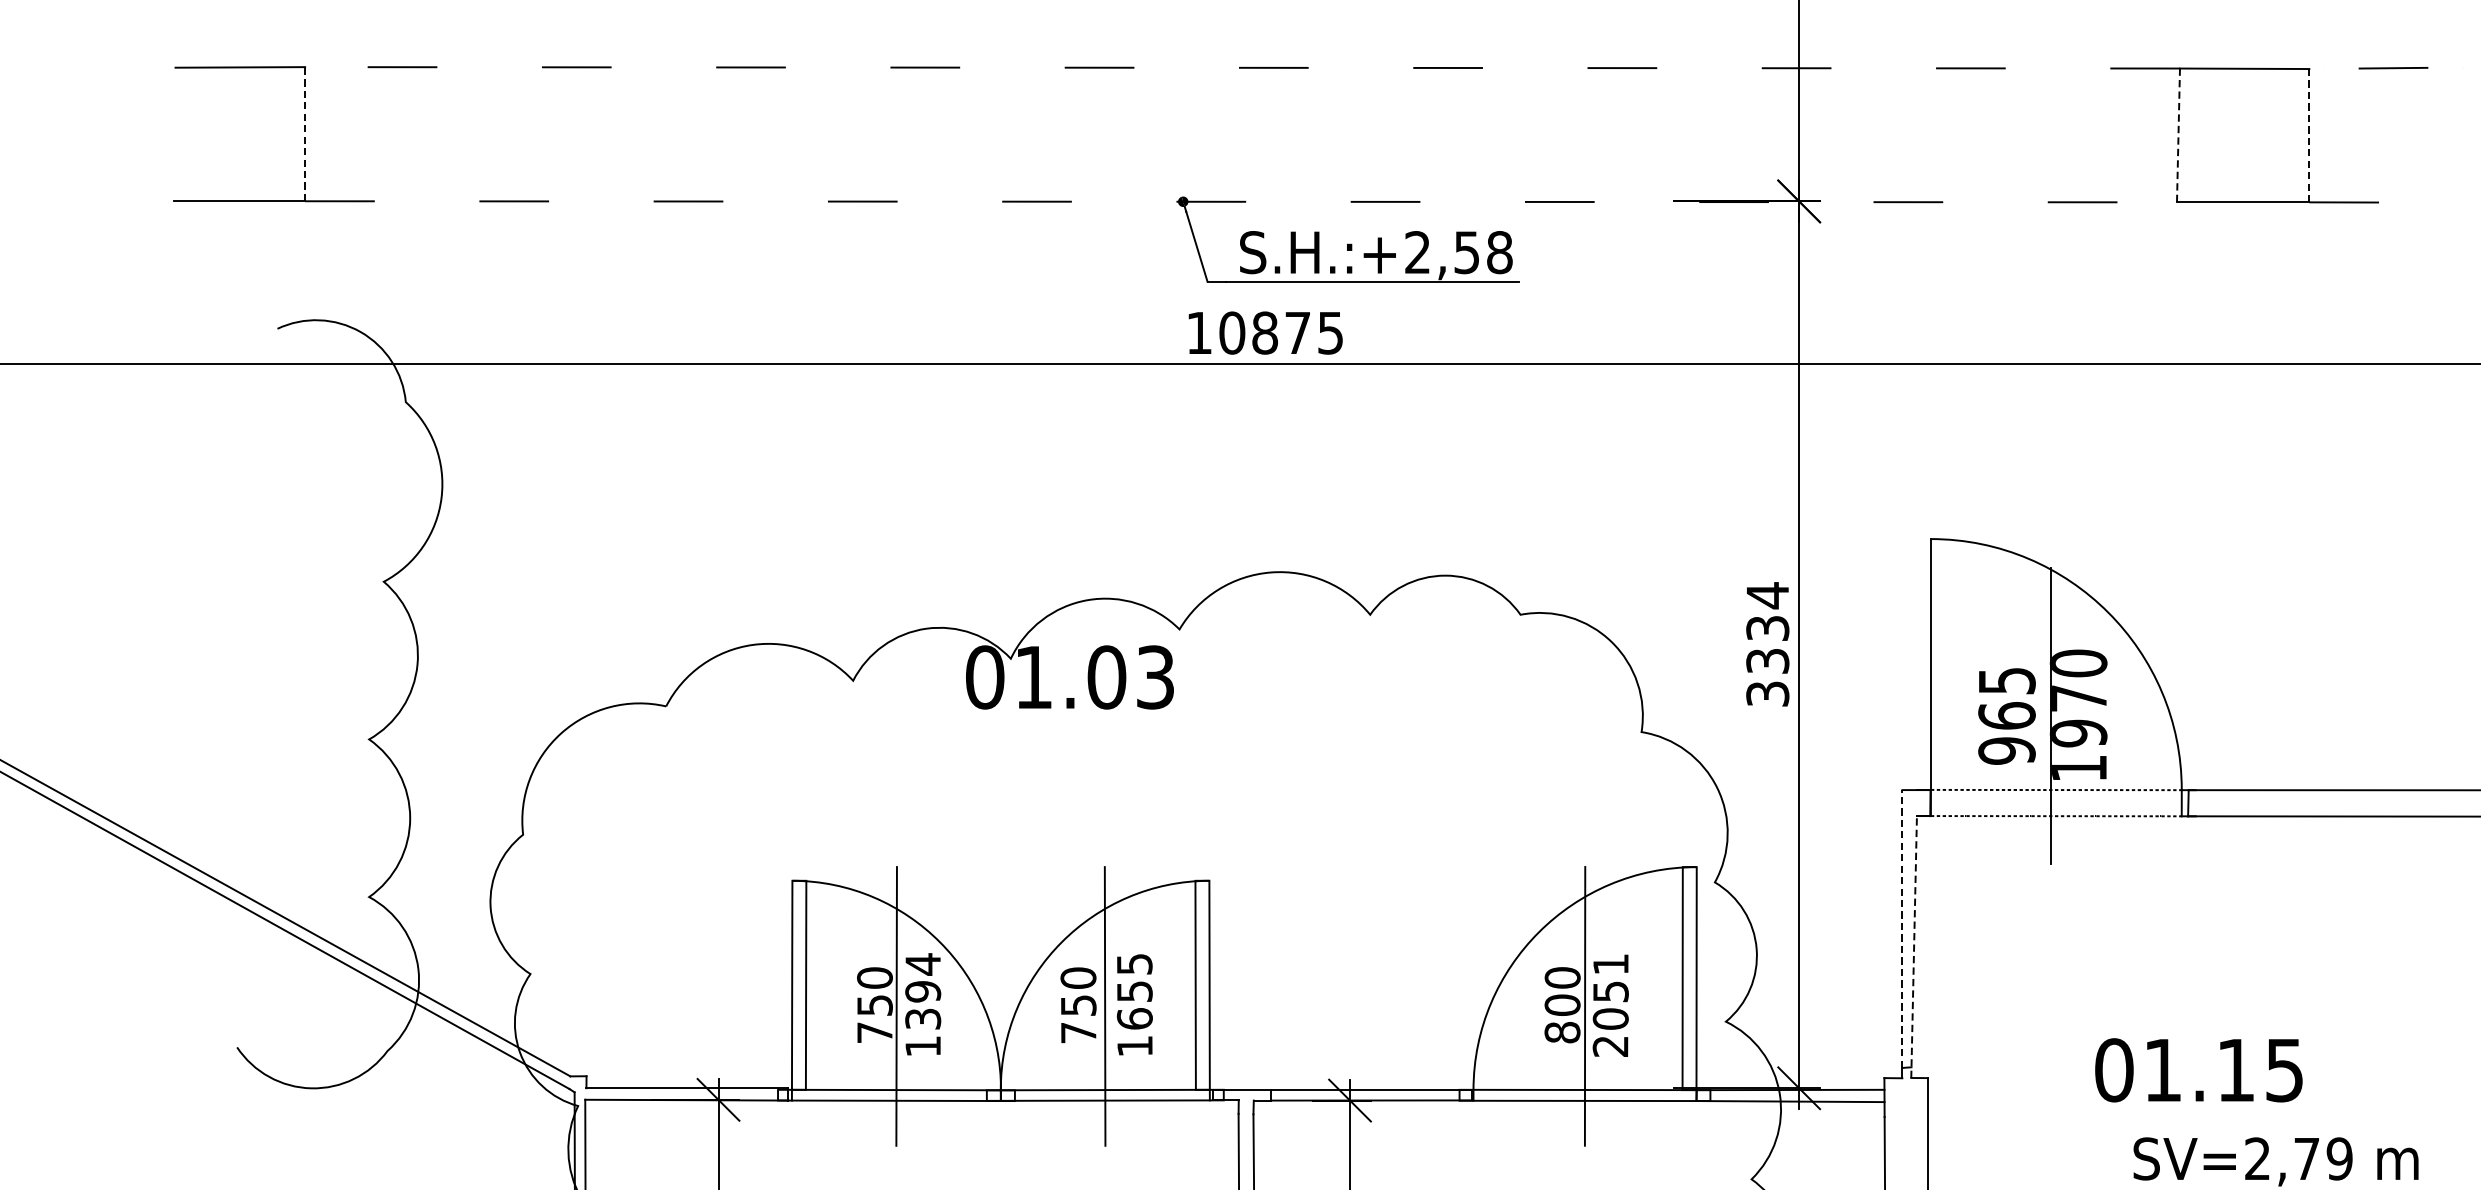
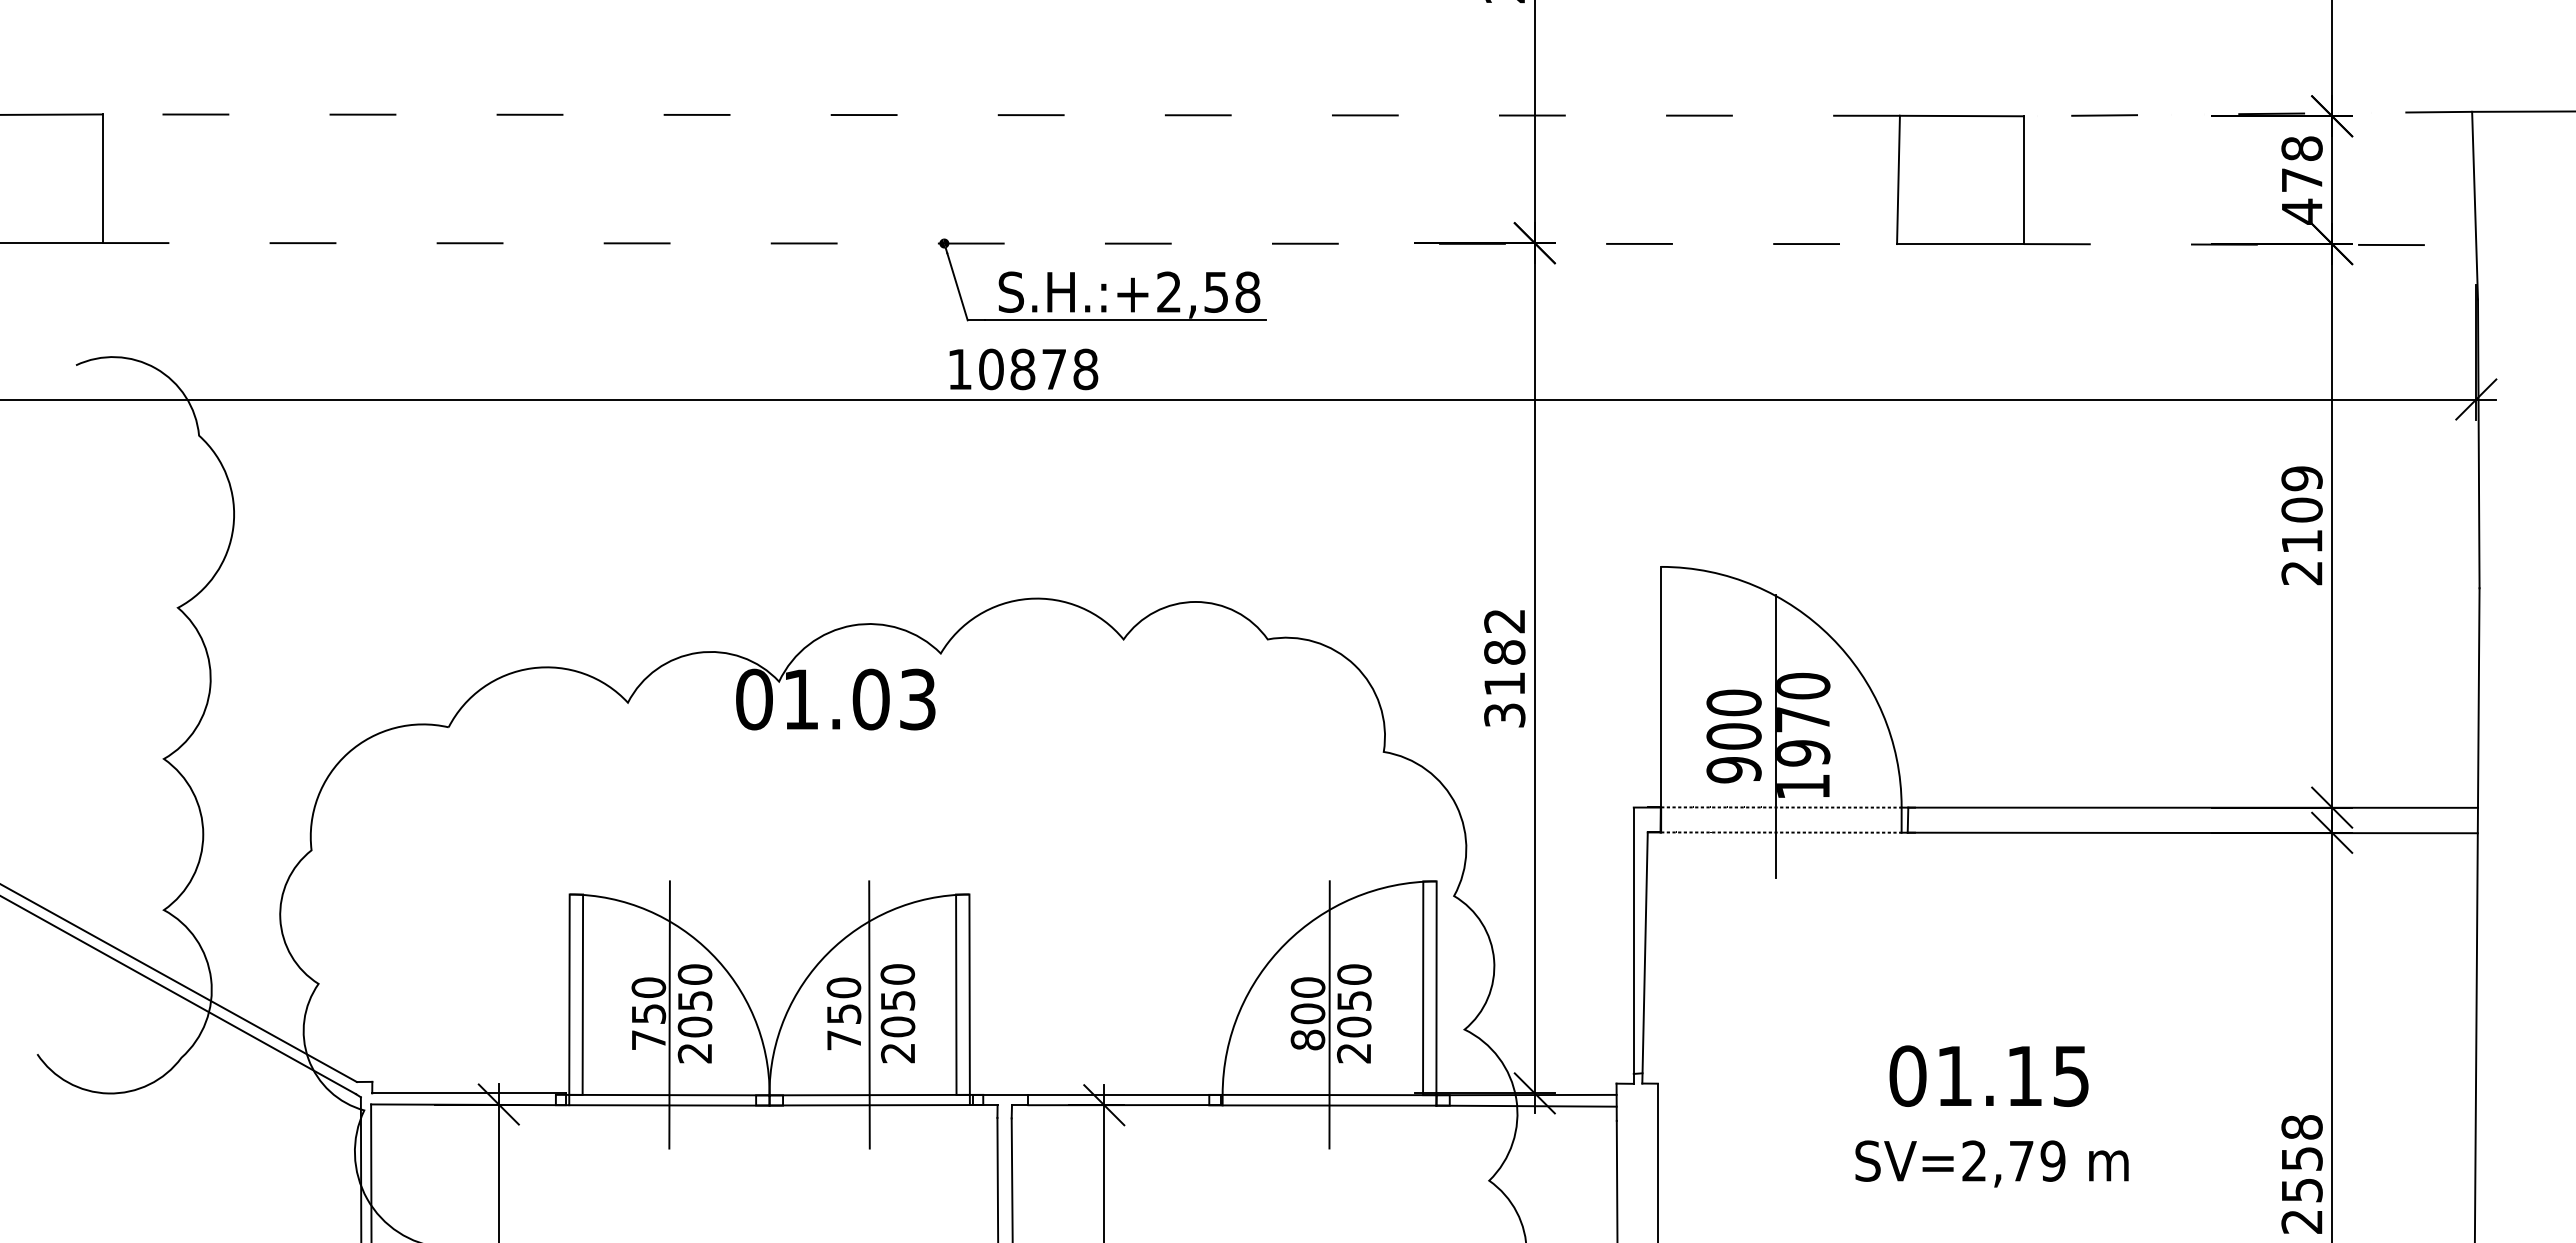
line: (305, 133) -> (102, 178), dashed -> solid
line: (2178, 136) -> (1898, 180), dashed -> solid
line: (2308, 136) -> (2023, 180), dashed -> solid
text: (1330, 333) -> (1085, 369), 10875 -> 10878
text: (1767, 627) -> (1504, 651), 3334 -> 3182
text: (2006, 698) -> (1733, 719), 965 -> 900
line: (1902, 928) -> (1633, 940), dashed -> solid
line: (1914, 947) -> (1645, 958), dashed -> solid
text: (1611, 964) -> (1354, 974), 2051 -> 2050
text: (922, 1004) -> (694, 1013), 1394 -> 2050
text: (1134, 1004) -> (897, 1013), 1655 -> 2050
text: (2198, 1069) -> (1988, 1075), moved

